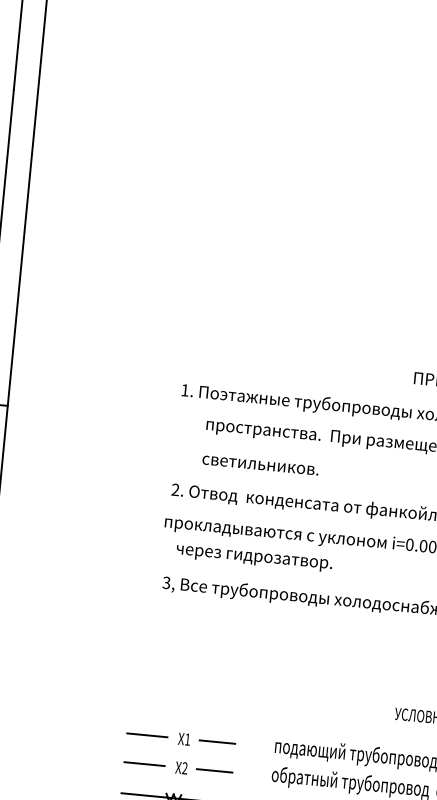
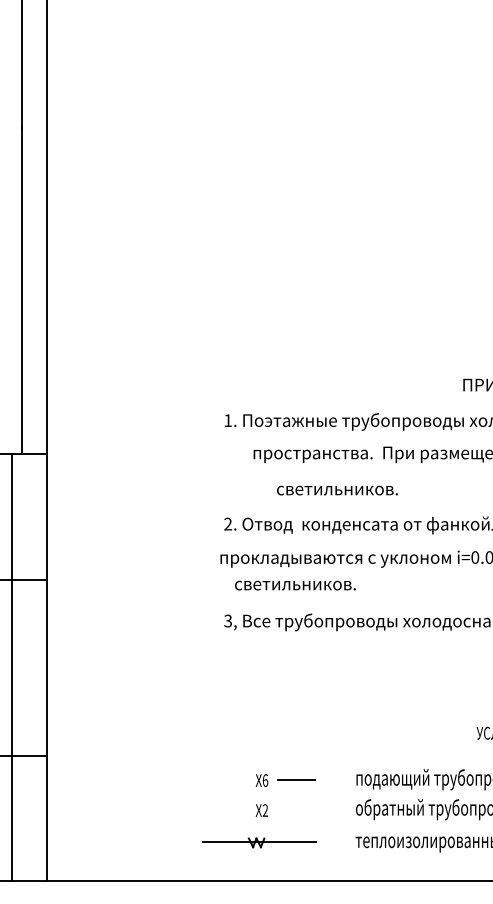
text: (260, 465) -> (337, 490), moved
text: (254, 558) -> (316, 587), через гидрозатвор. -> светильников.
line: (147, 735) -> (223, 780), removed
text: (187, 739) -> (265, 780), 1 -> 6
line: (144, 764) -> (223, 810), removed
line: (213, 771) -> (295, 810), removed

